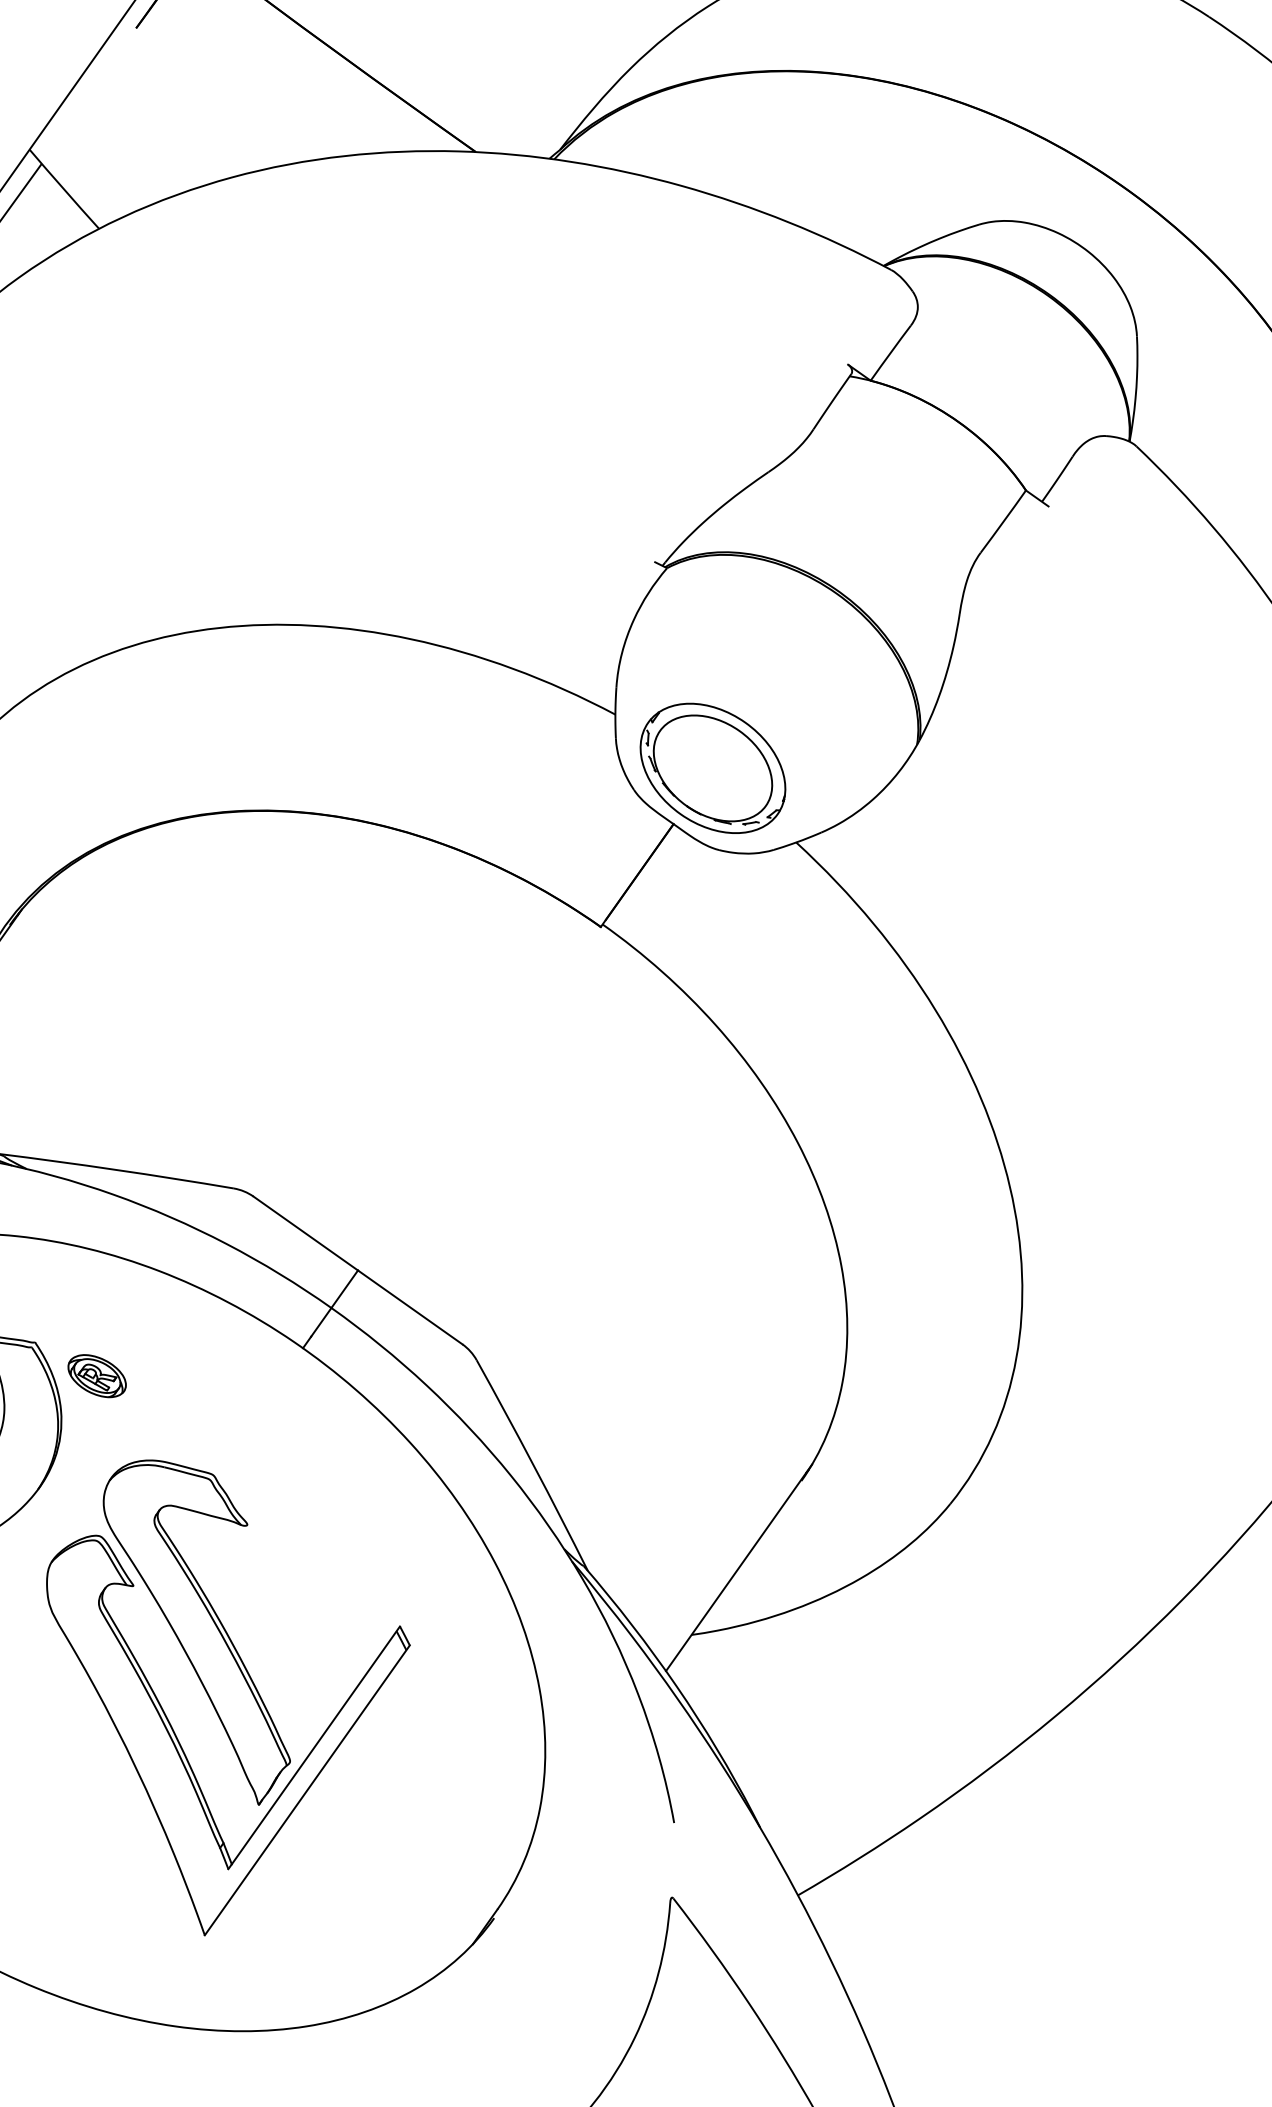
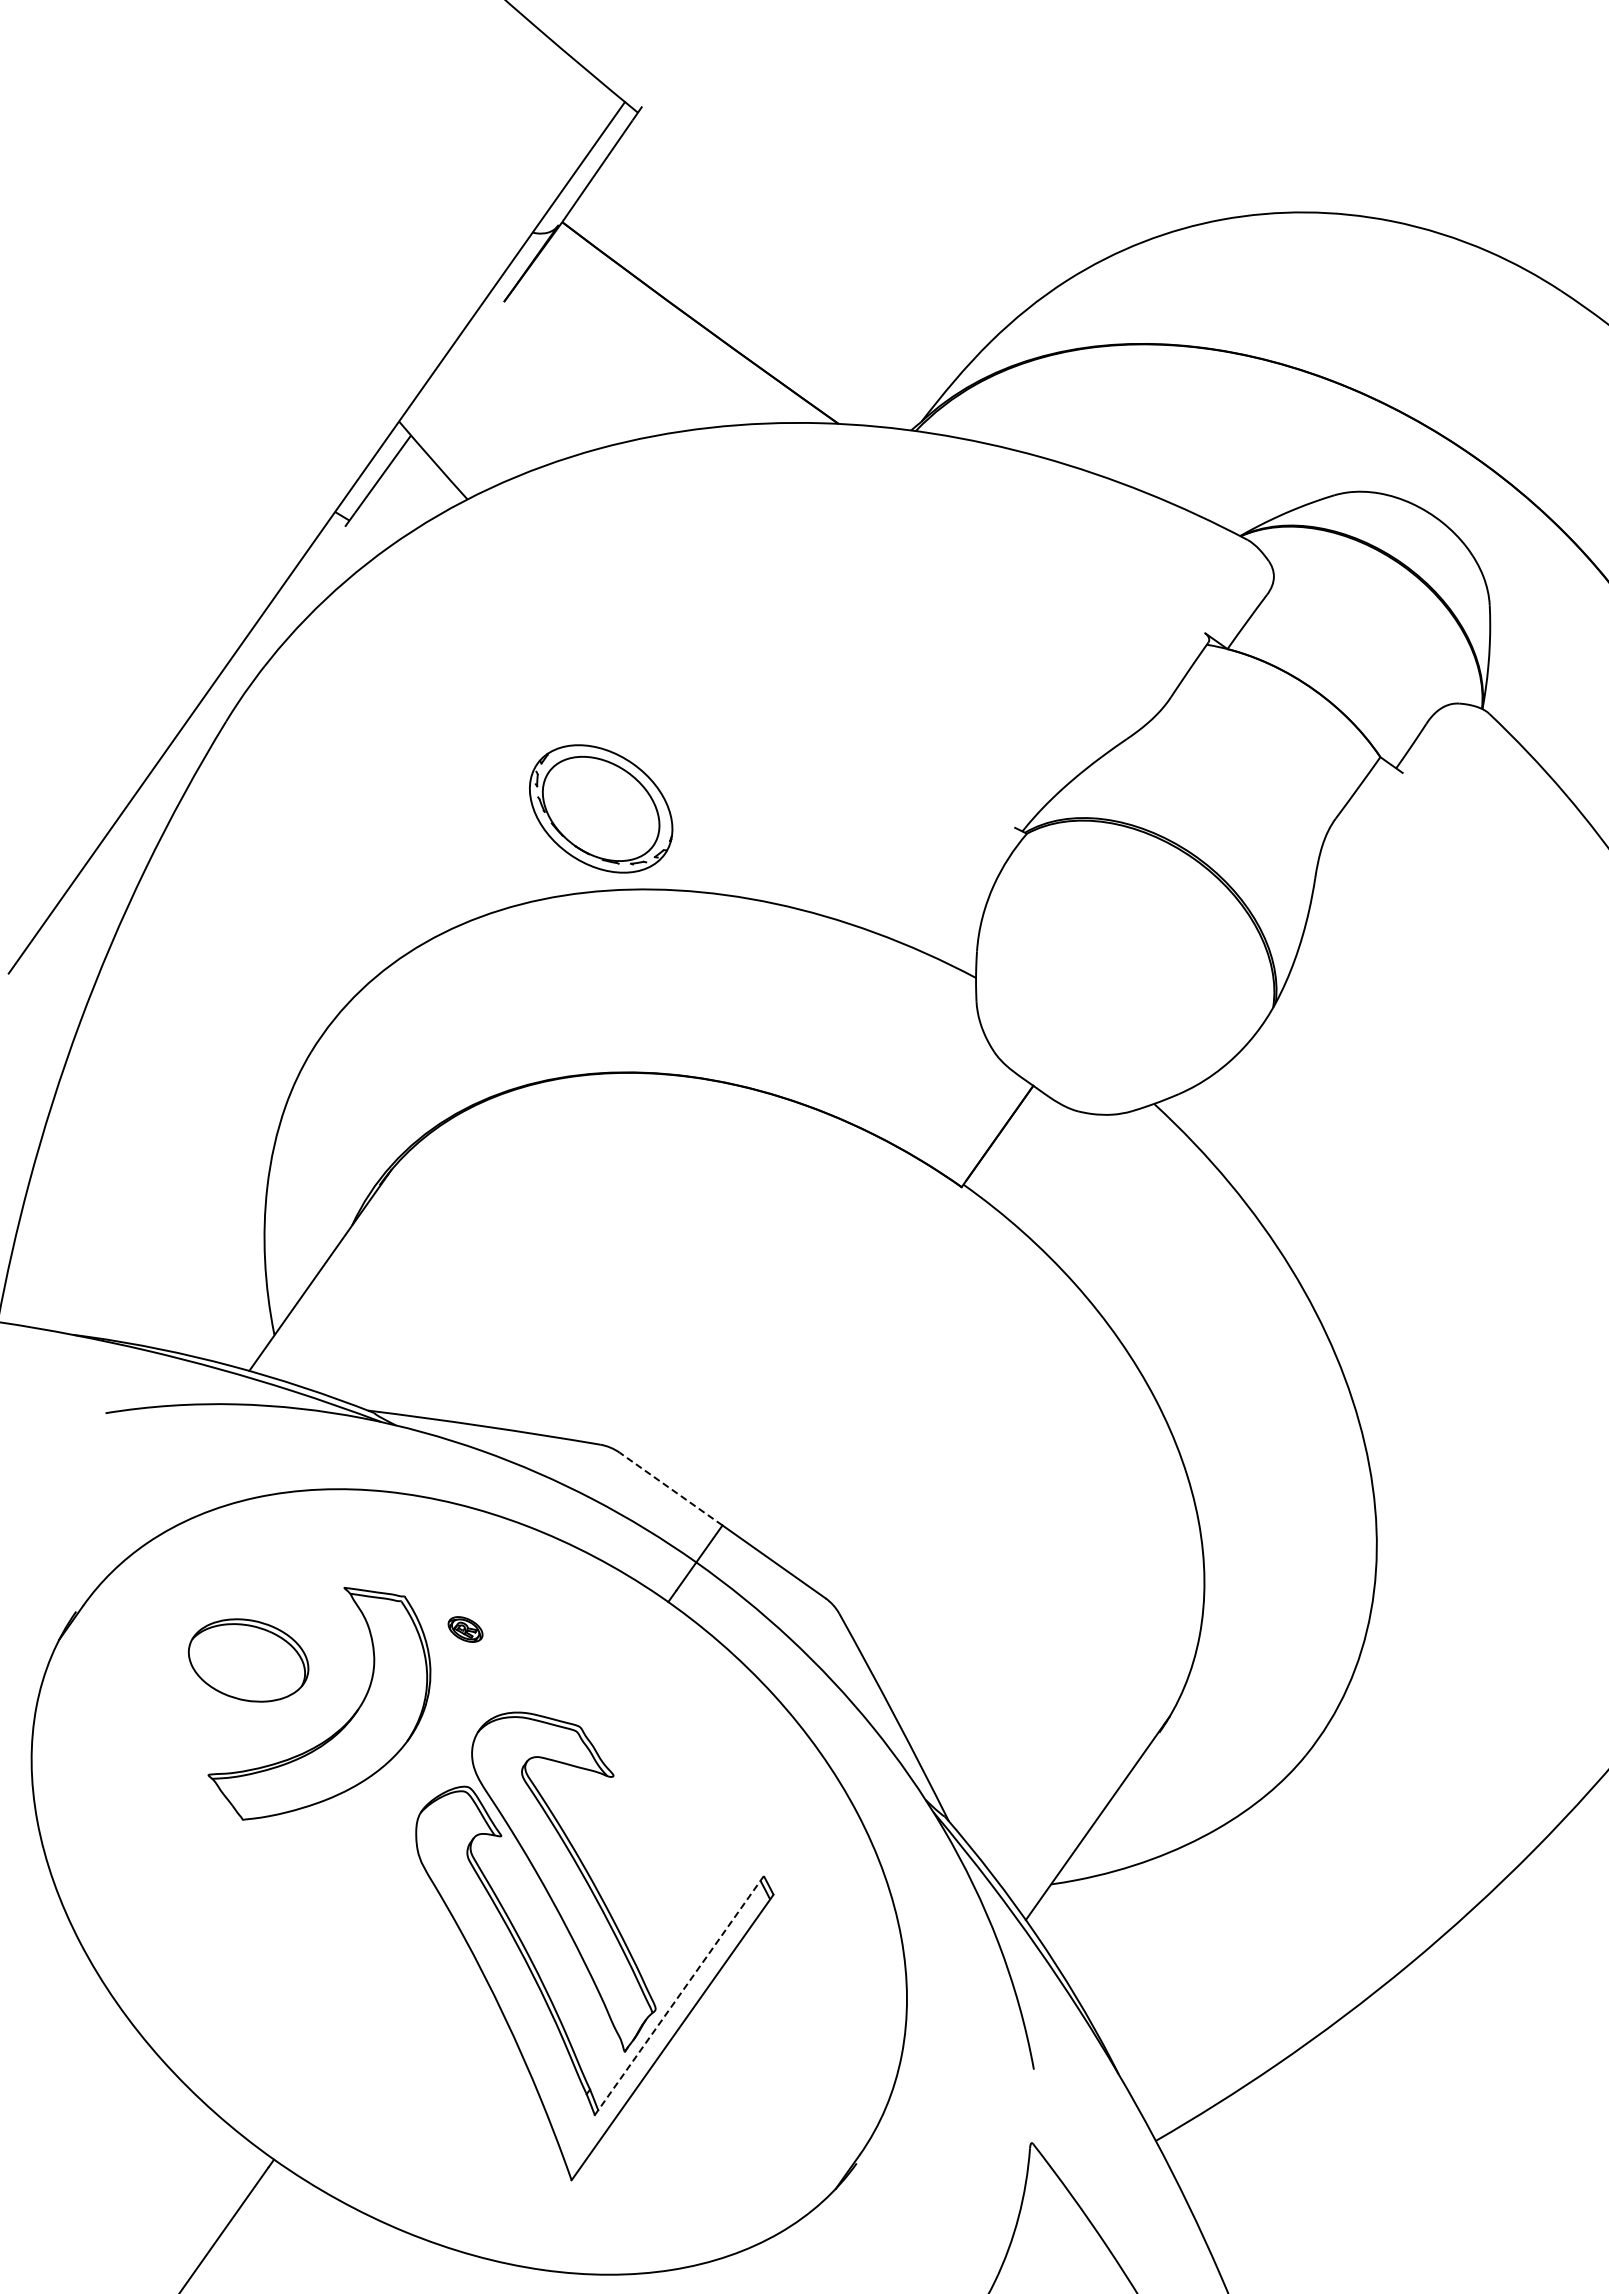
part: (713, 767) -> (601, 808), moved
line: (306, 1233) -> (671, 1489), solid -> dashed
part: (97, 1376) -> (465, 1629), size x0.6
line: (315, 1745) -> (680, 1993), solid -> dashed

